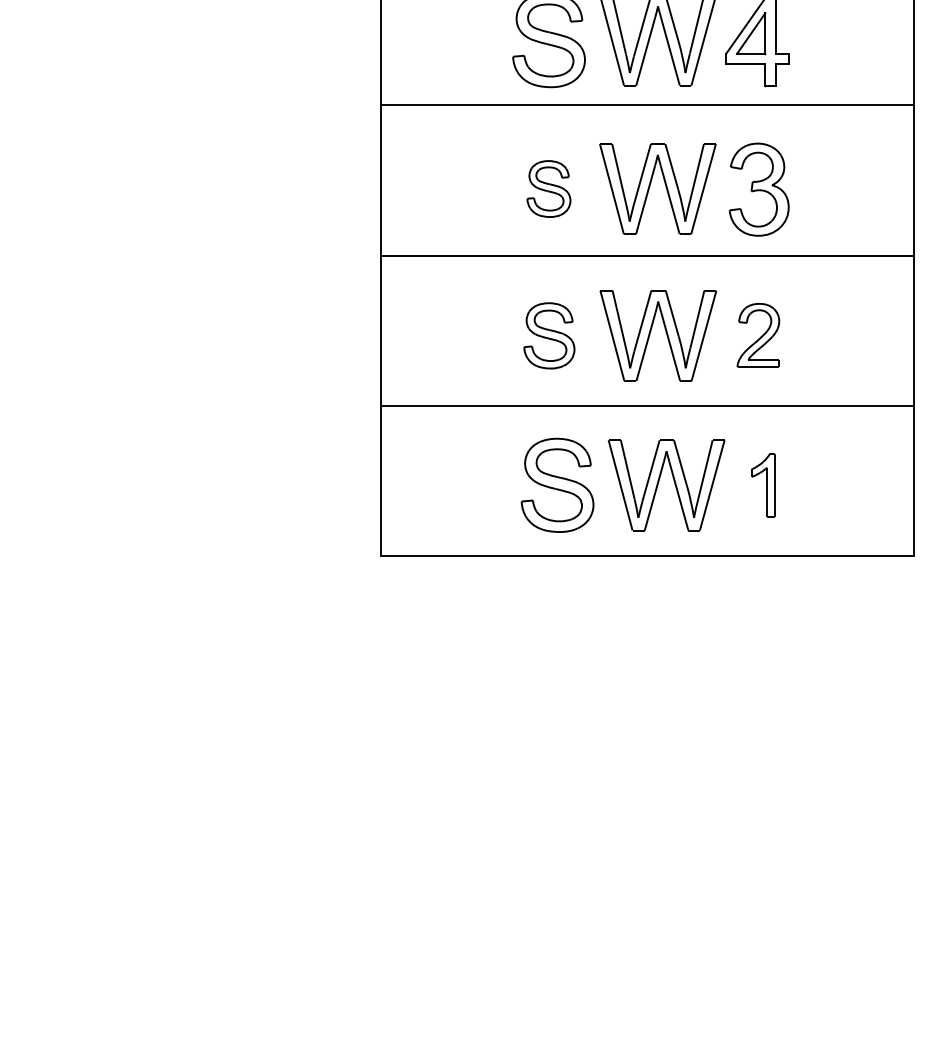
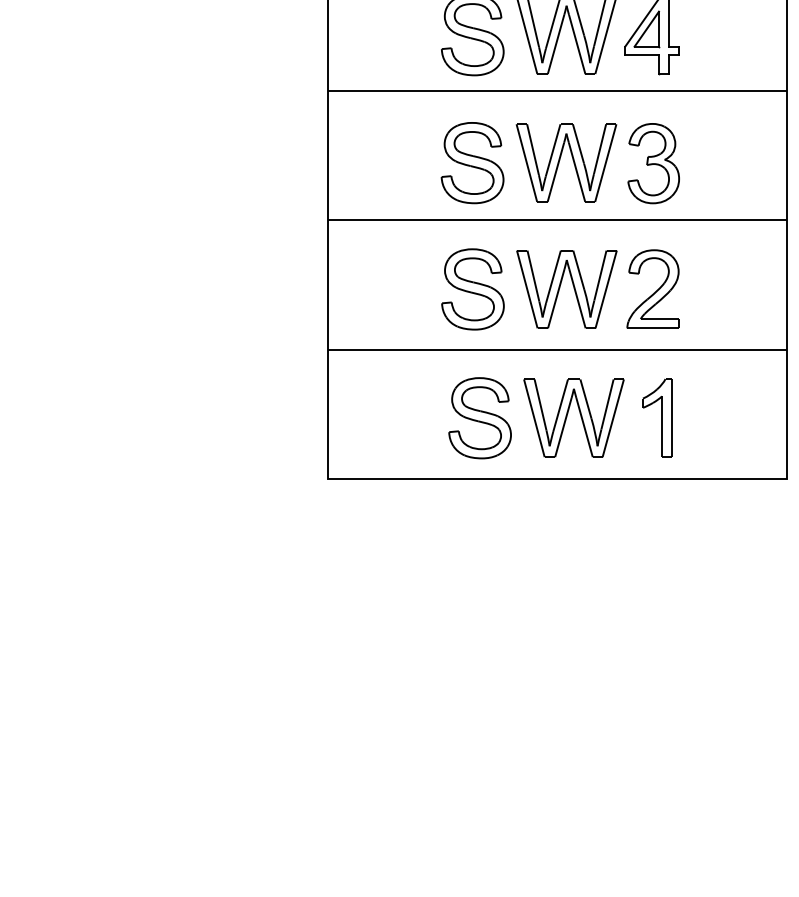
part: (548, 188) -> (472, 162), size x1.67
part: (549, 335) -> (473, 289), size x1.43
part: (758, 335) -> (653, 289), size x1.43
part: (763, 485) -> (657, 418), size x1.43

